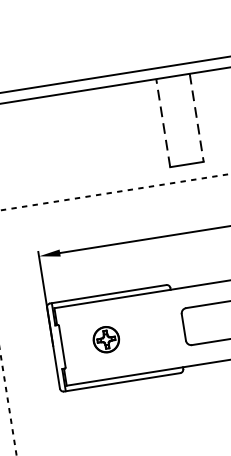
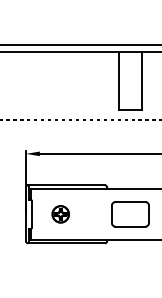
line: (196, 118) -> (141, 81), dashed -> solid
line: (163, 122) -> (119, 80), dashed -> solid

